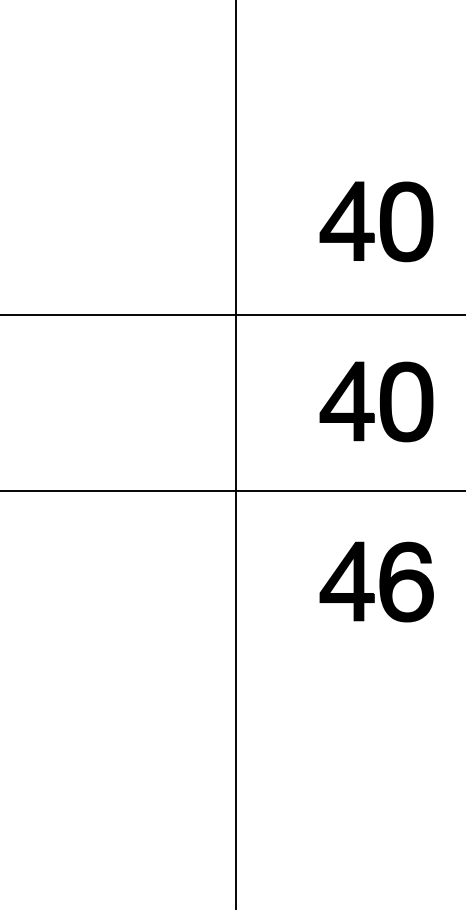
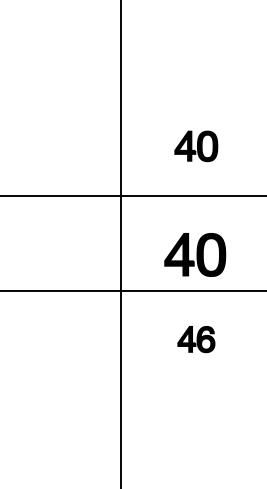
part: (377, 222) -> (196, 146), size x0.7
part: (377, 401) -> (195, 254), moved
part: (377, 581) -> (196, 339), size x0.6

